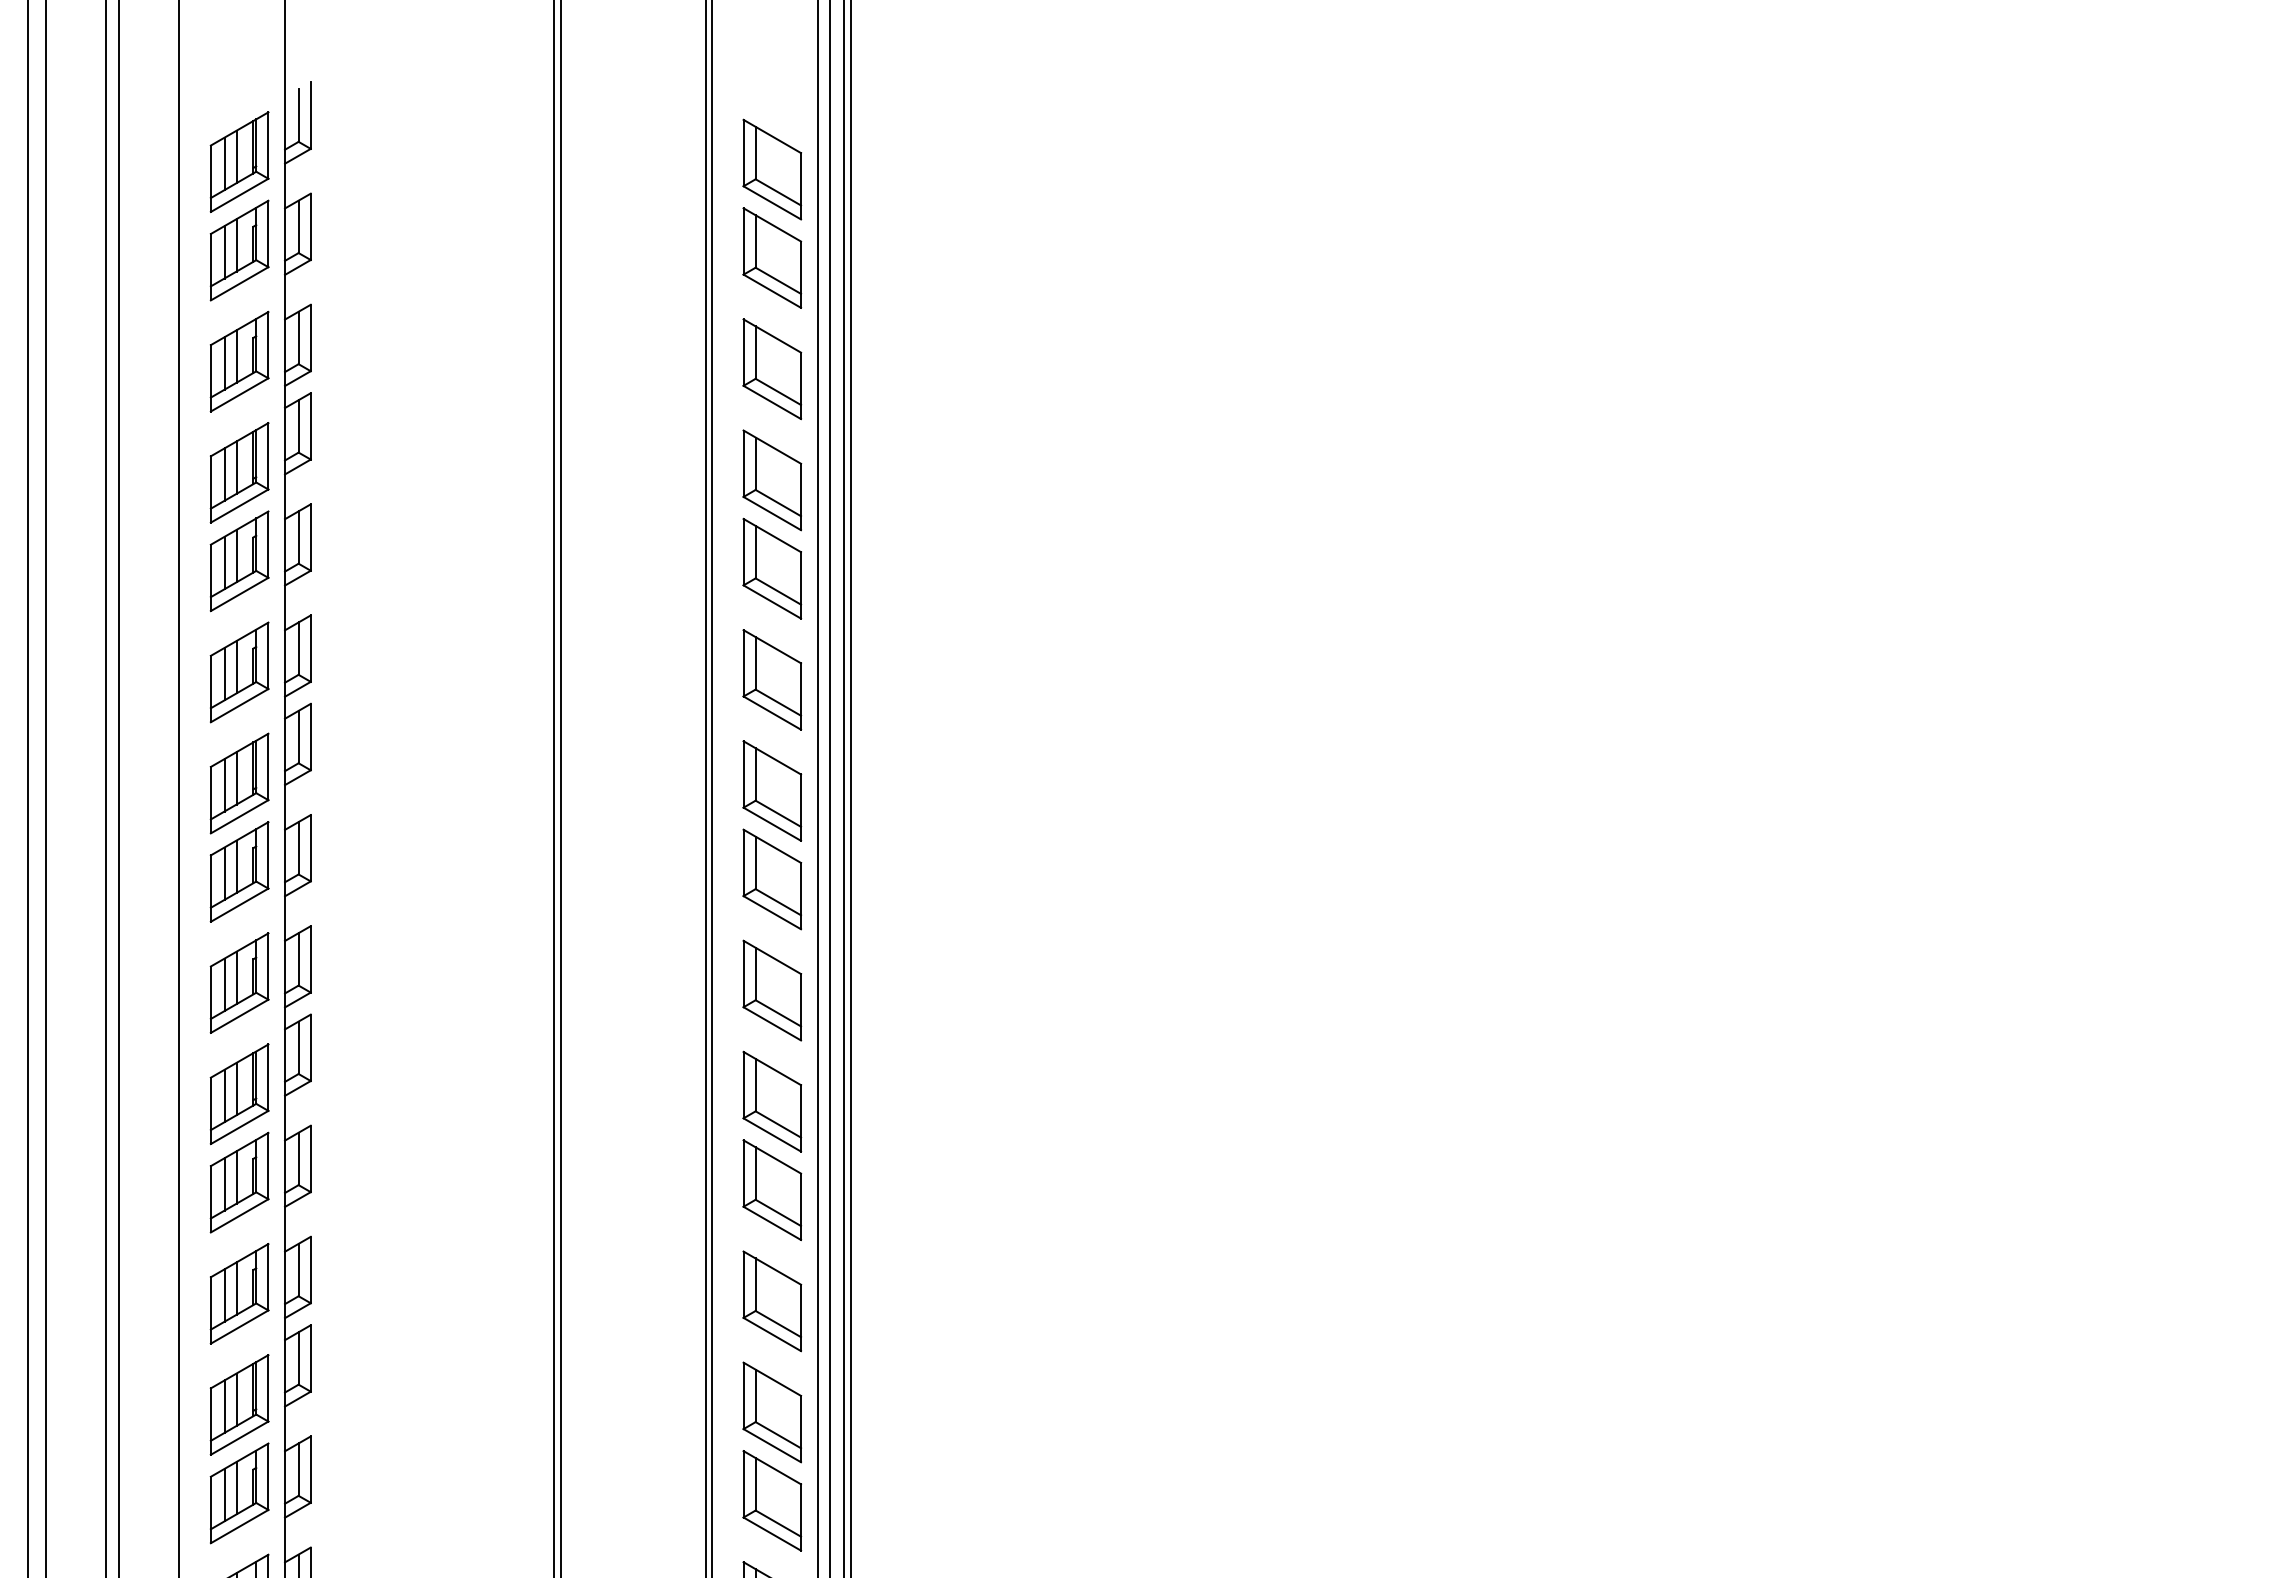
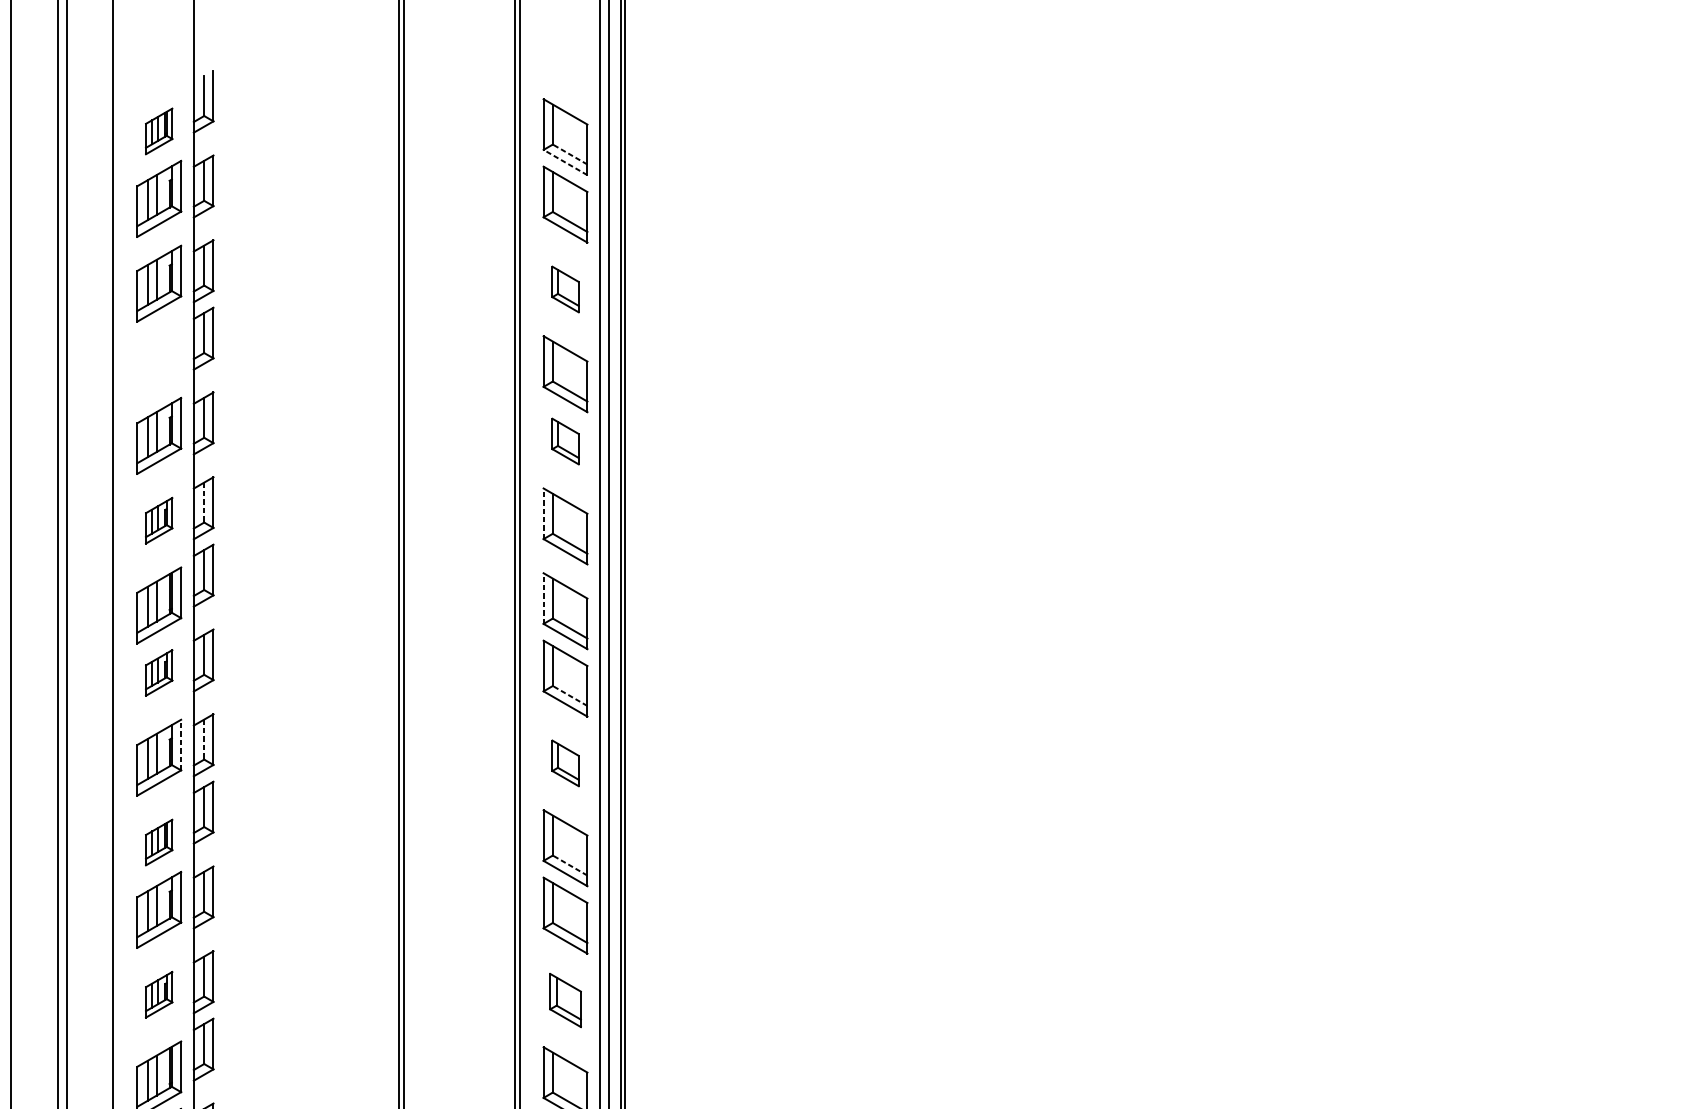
part: (239, 161) -> (159, 130), size x0.6
line: (777, 192) -> (569, 154), solid -> dashed
line: (771, 202) -> (564, 162), solid -> dashed
part: (772, 369) -> (565, 289), size x0.6
part: (239, 472) -> (159, 368), removed
part: (772, 568) -> (565, 441), size x0.6
line: (298, 649) -> (204, 503), solid -> dashed
line: (743, 662) -> (543, 513), solid -> dashed
part: (239, 672) -> (159, 520), size x0.6
line: (743, 774) -> (543, 598), solid -> dashed
part: (239, 871) -> (159, 672), size x0.6
line: (777, 901) -> (569, 695), solid -> dashed
line: (298, 959) -> (204, 739), solid -> dashed
line: (268, 966) -> (181, 745), solid -> dashed
part: (772, 990) -> (565, 763), size x0.6
part: (239, 1094) -> (159, 842), size x0.6
line: (777, 1124) -> (569, 865), solid -> dashed
part: (239, 1293) -> (159, 994), size x0.6
part: (772, 1301) -> (565, 1000), size x0.7

